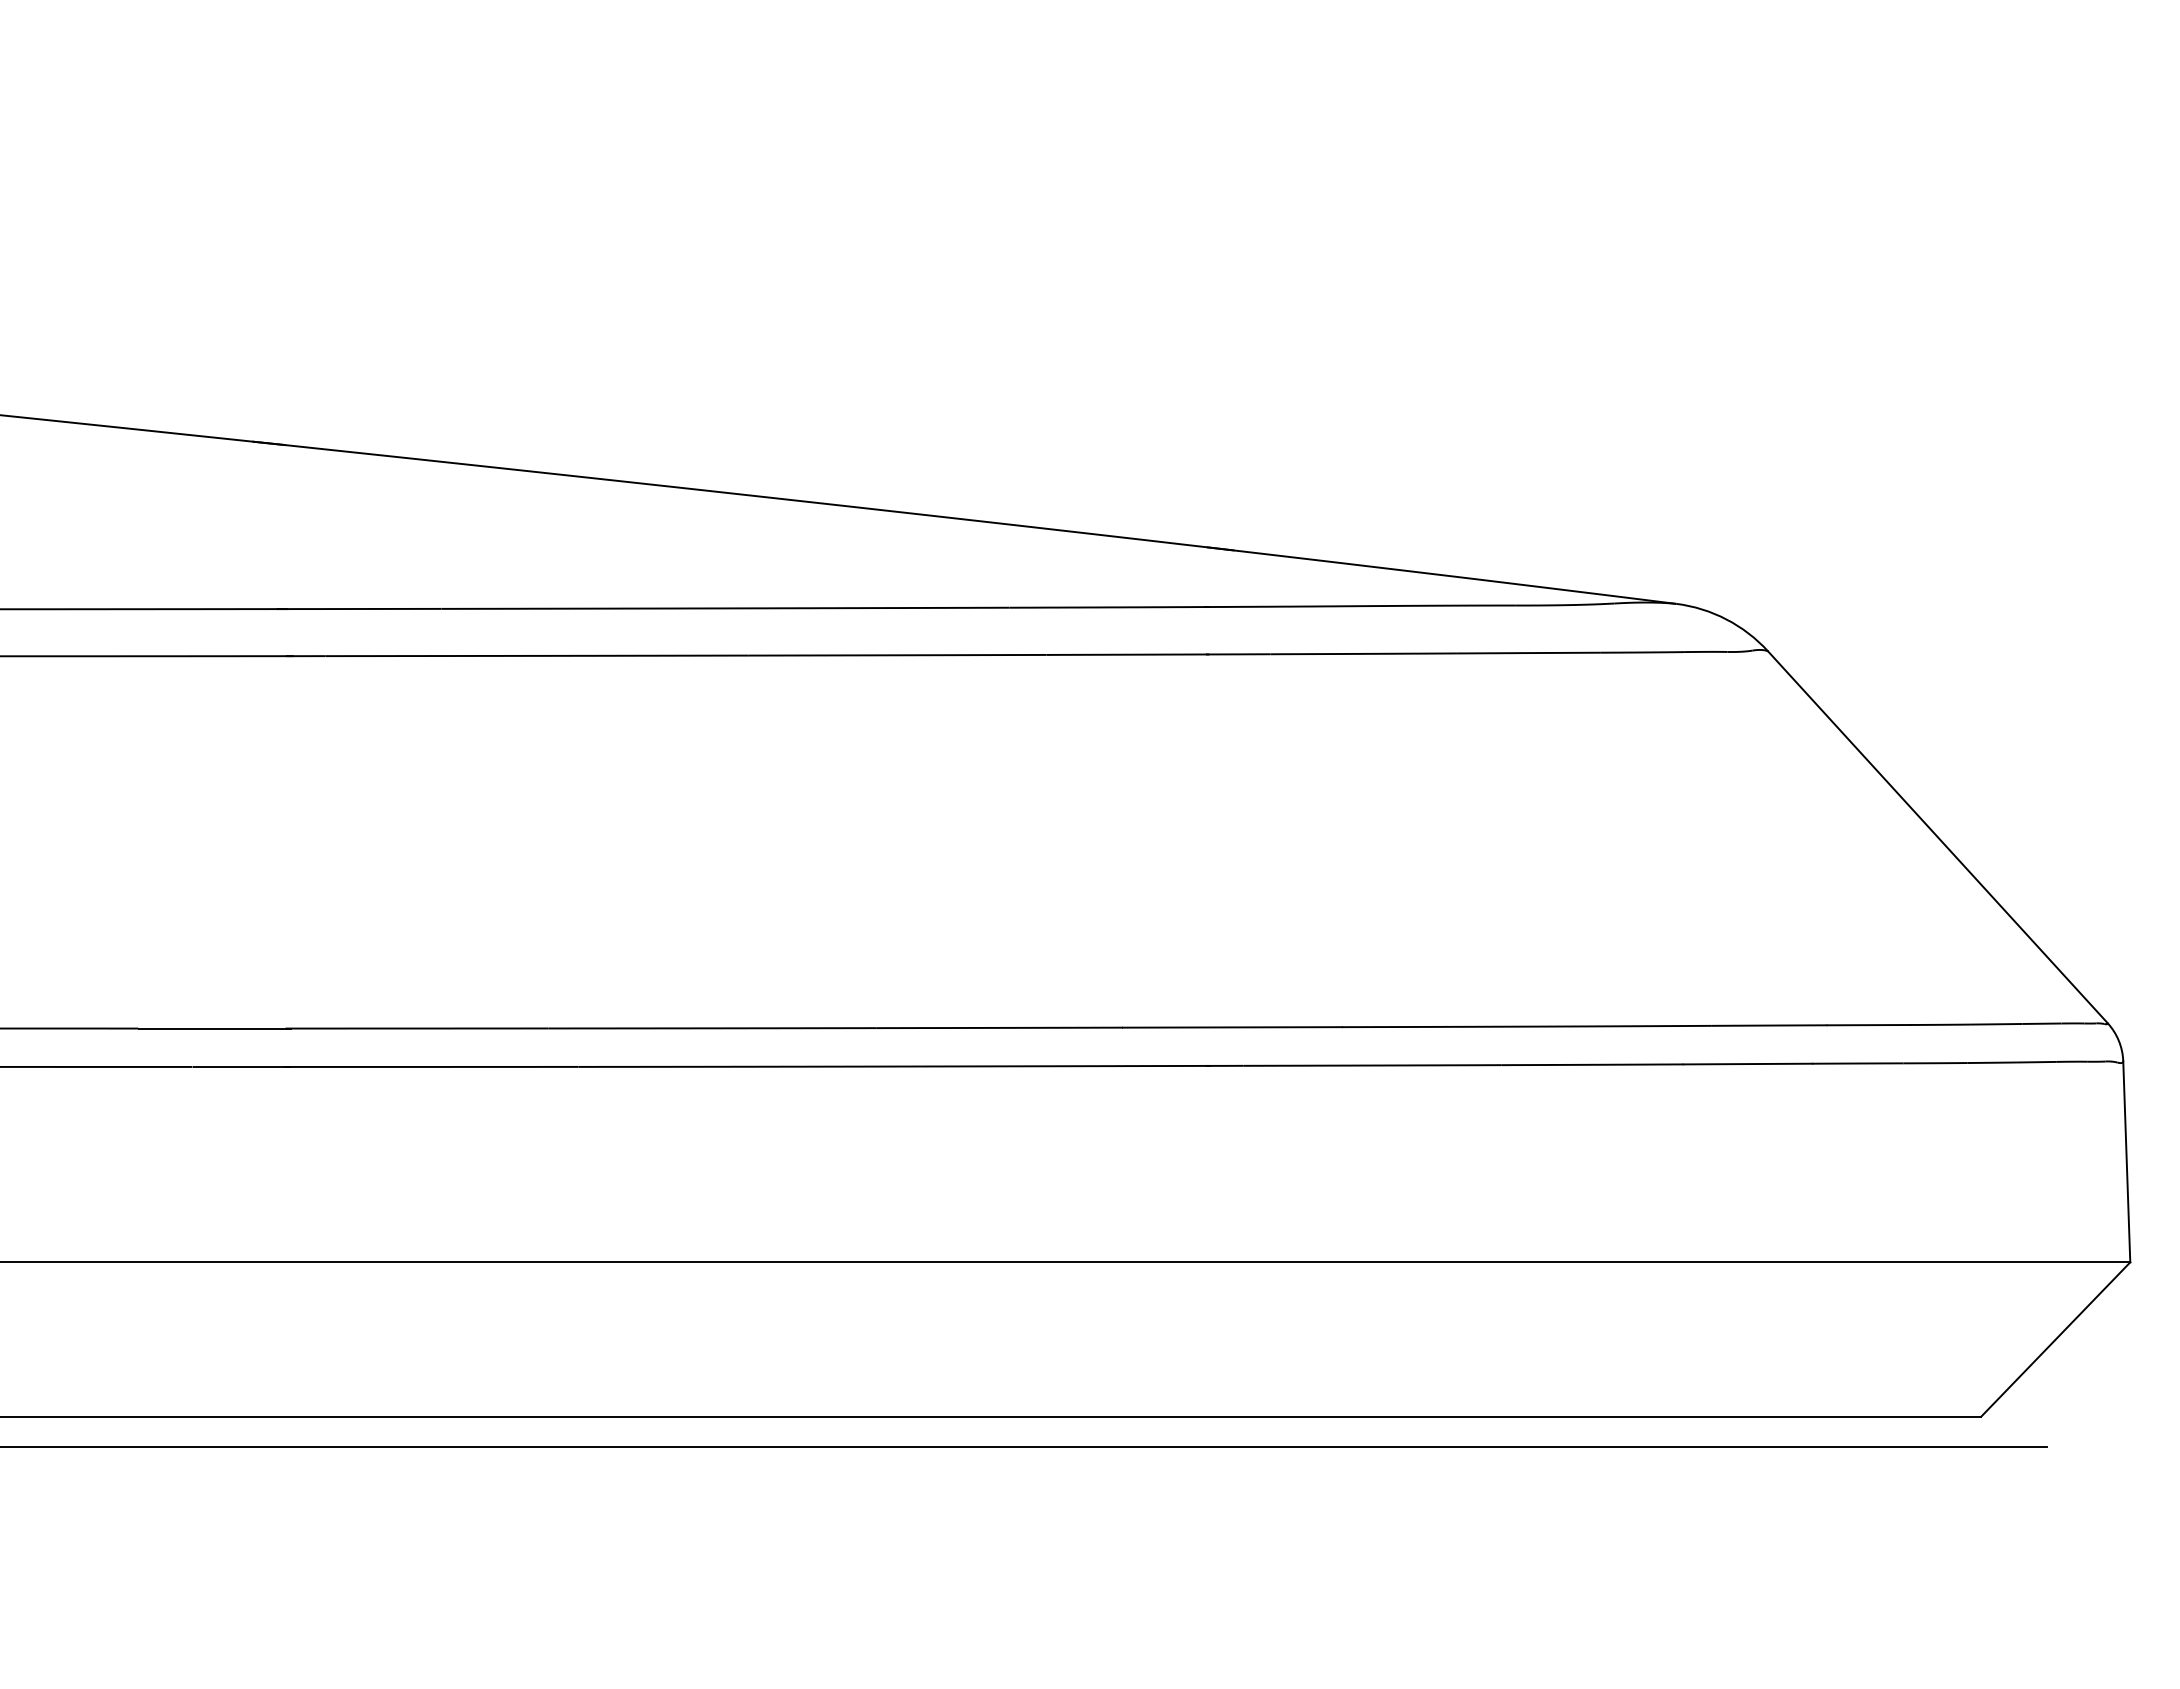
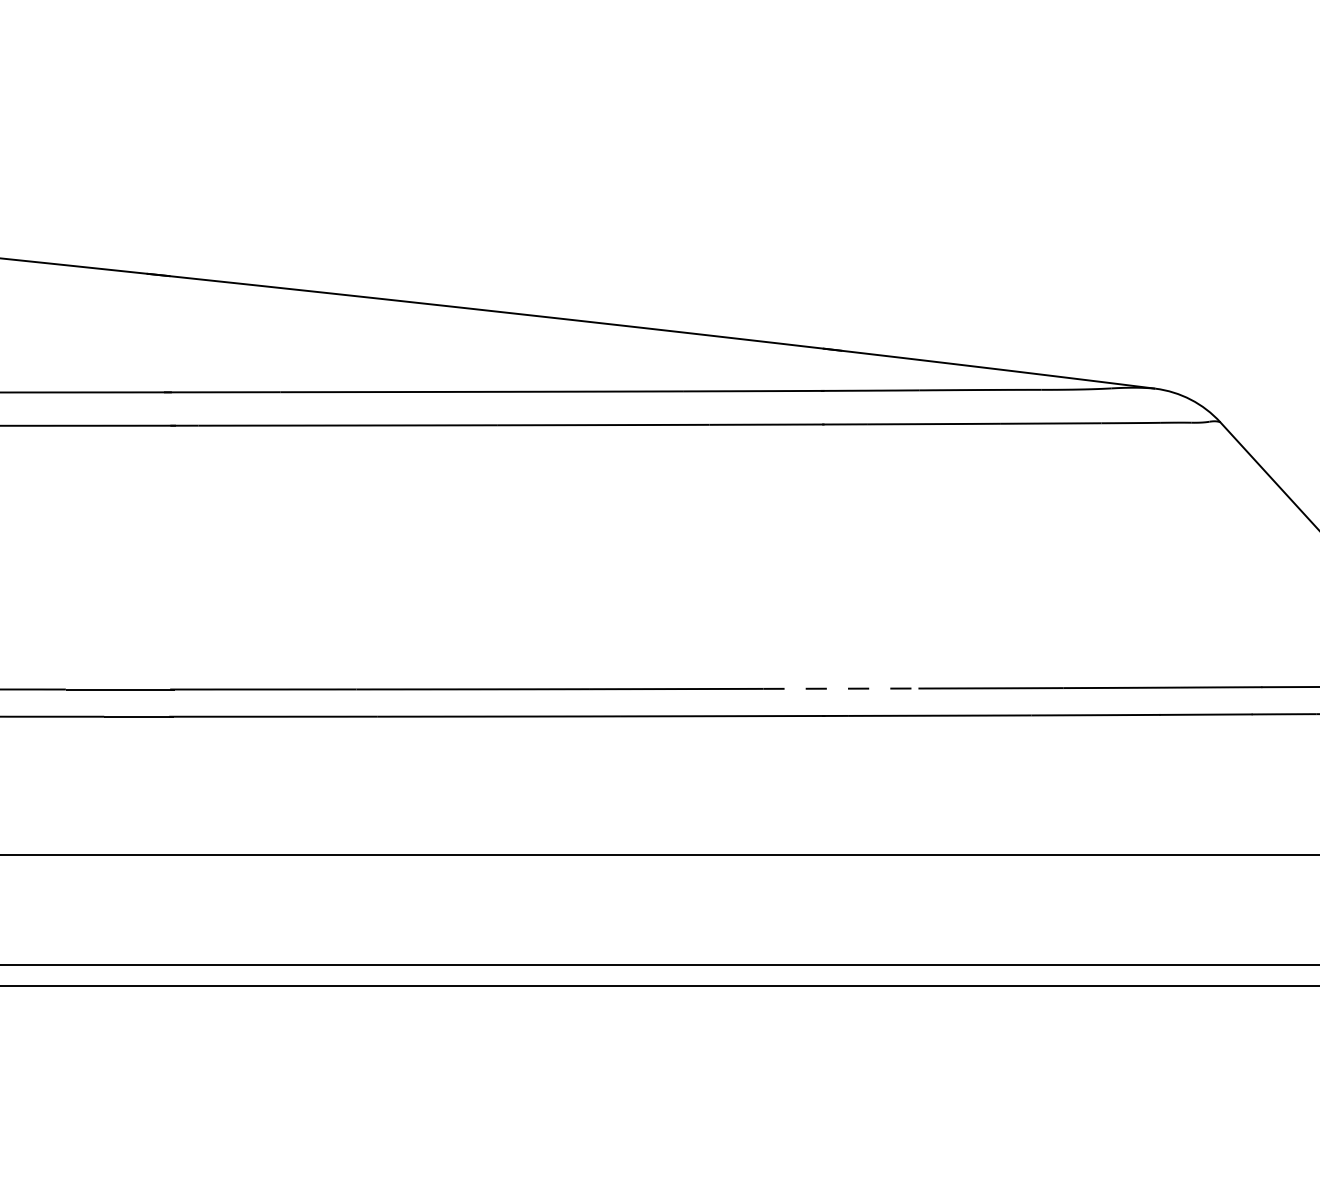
line: (1232, 1027) -> (840, 688), solid -> dashed

